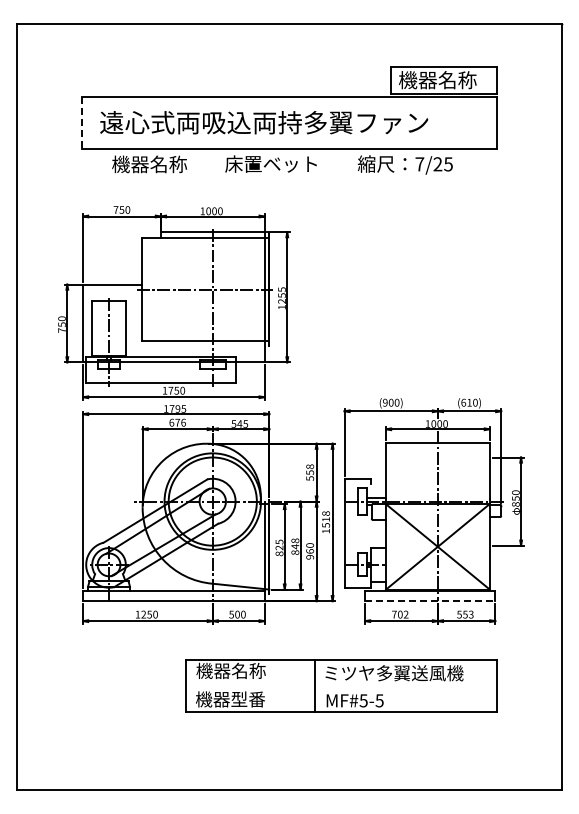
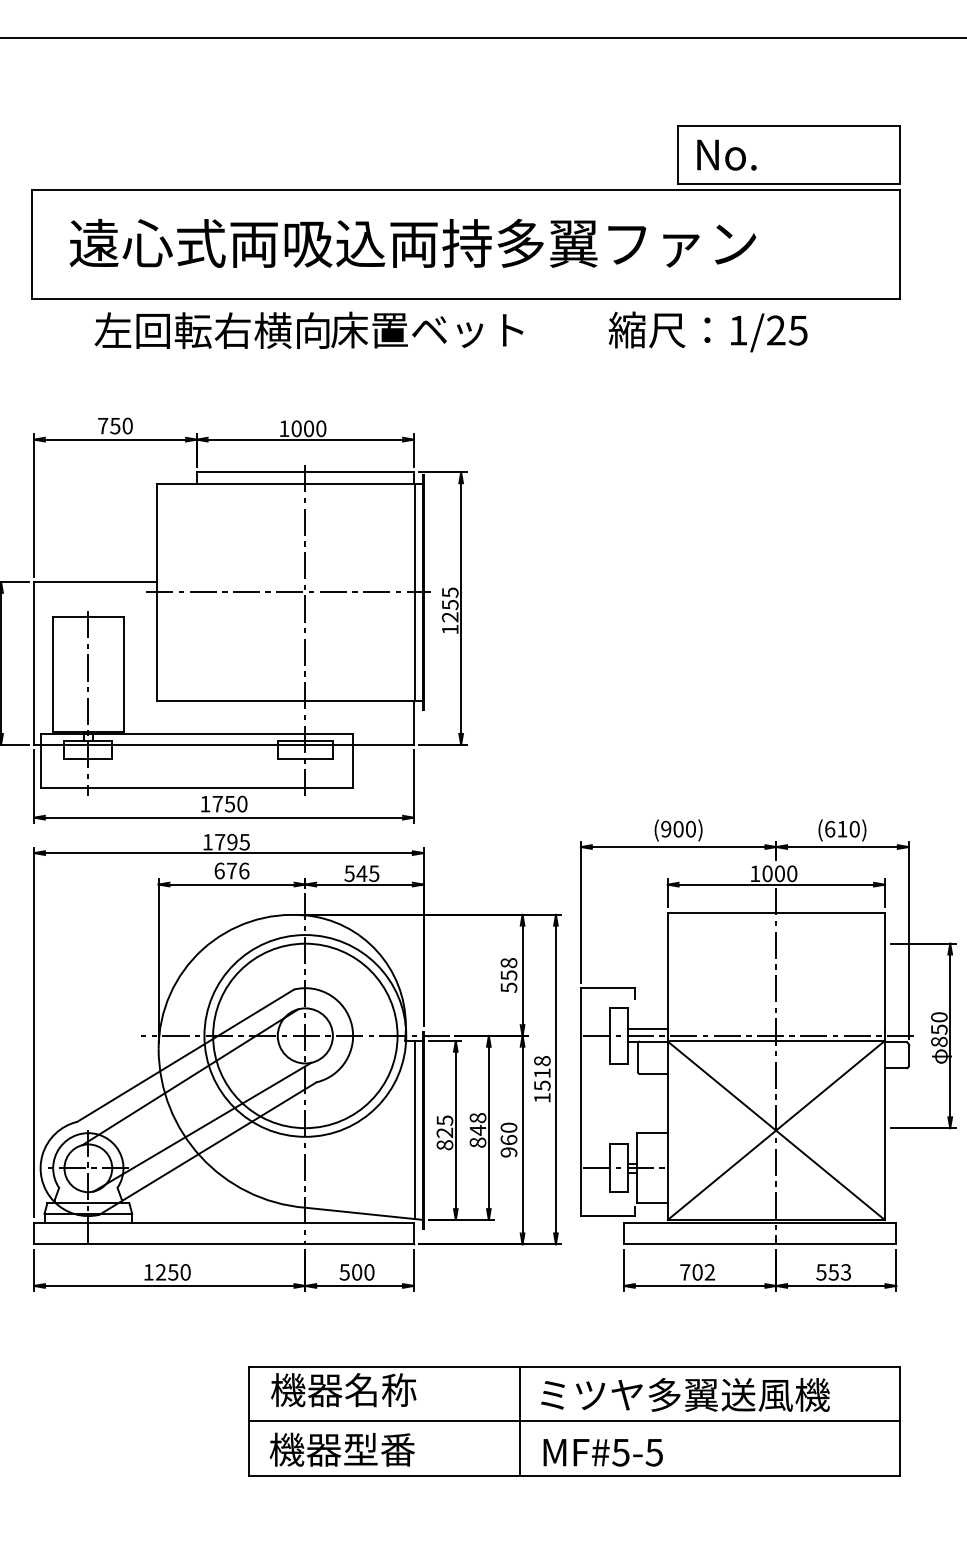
text: (437, 80) -> (775, 155), 機器名称 -> No.
line: (81, 123) -> (30, 245), dashed -> solid
text: (168, 164) -> (212, 330), 機器名称 -> 左回転右横向
text: (419, 164) -> (737, 330), 7/25 -> 1/25
line: (430, 601) -> (760, 1244), dashed -> solid
line: (341, 685) -> (574, 1420), added

